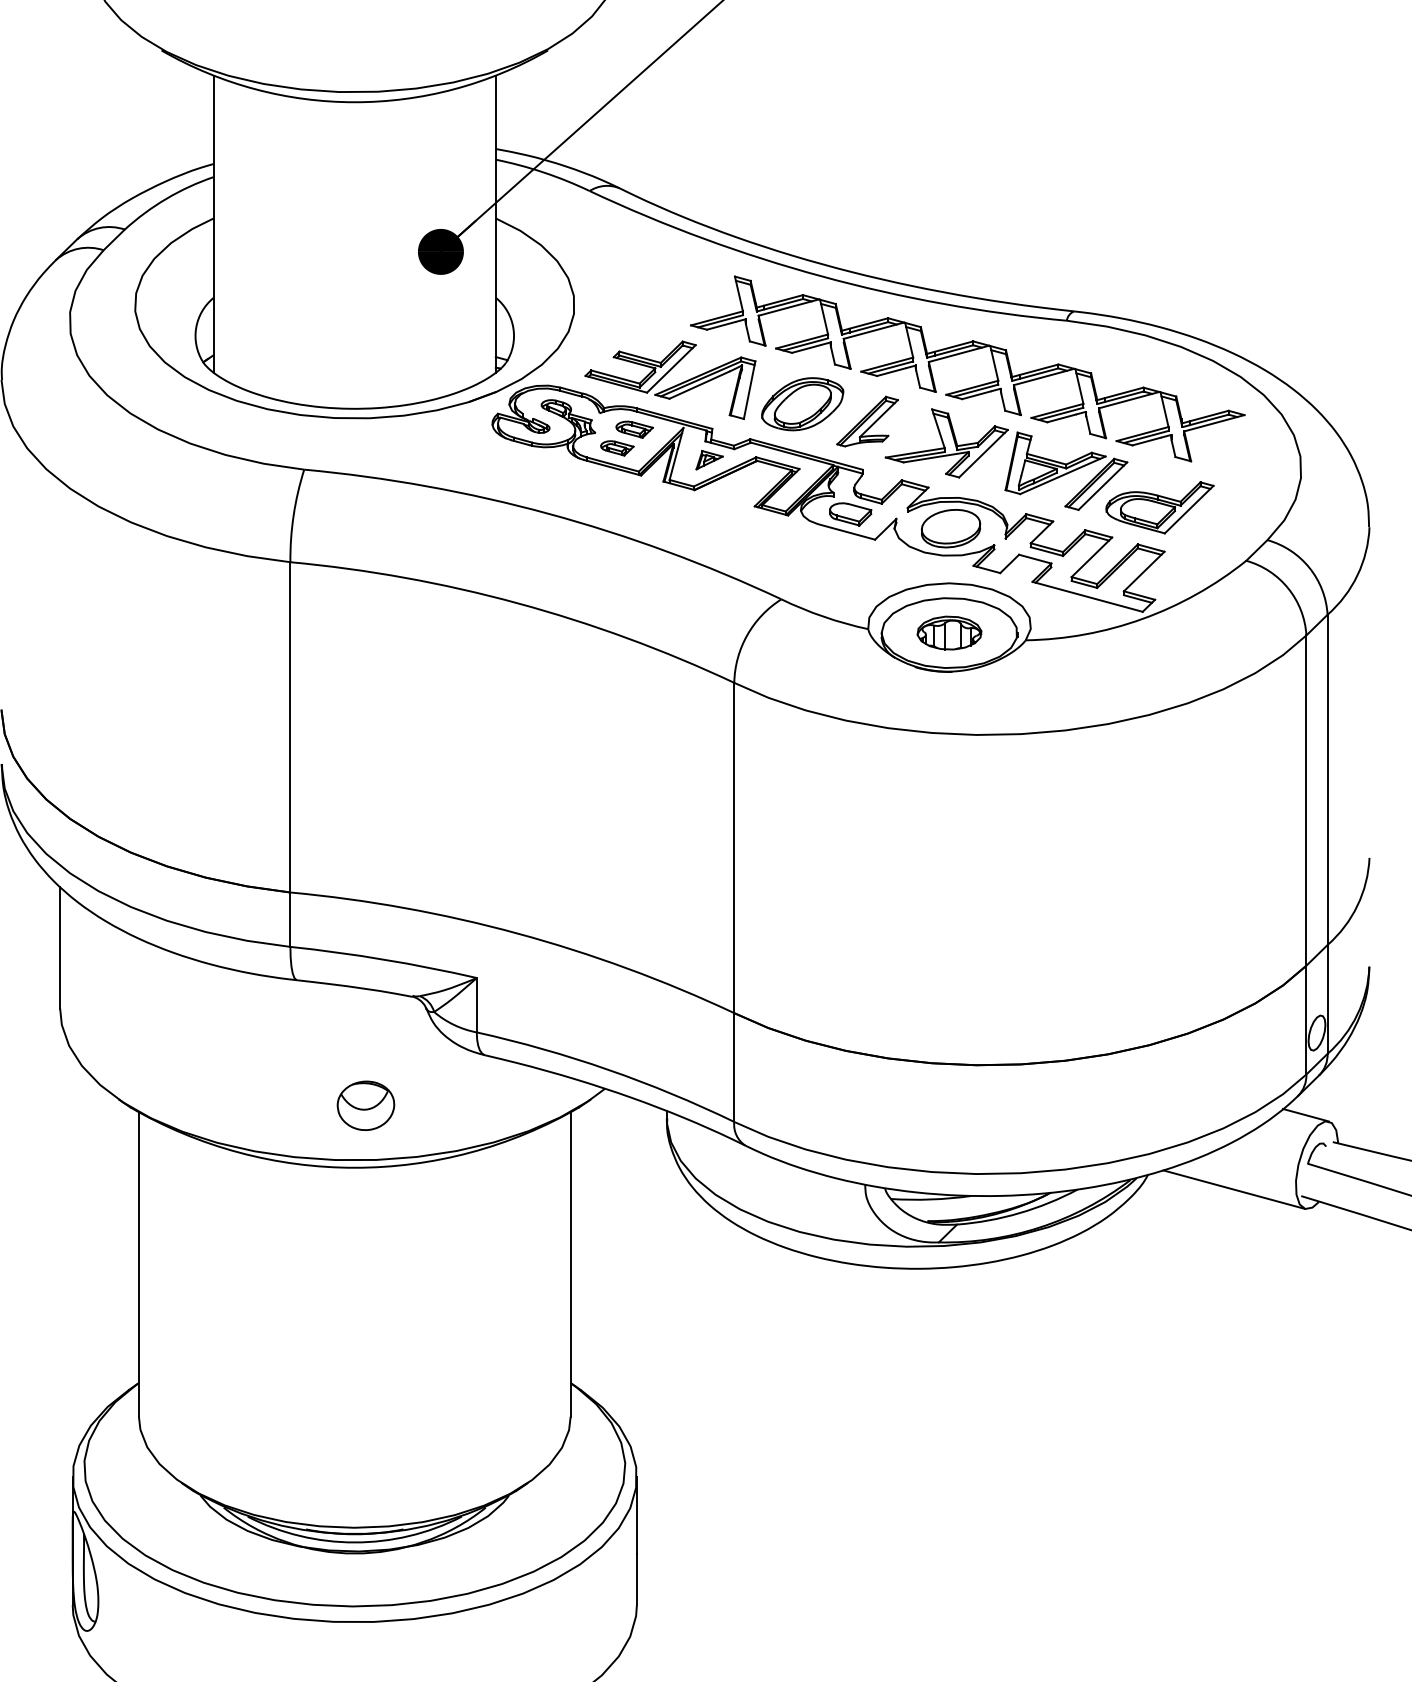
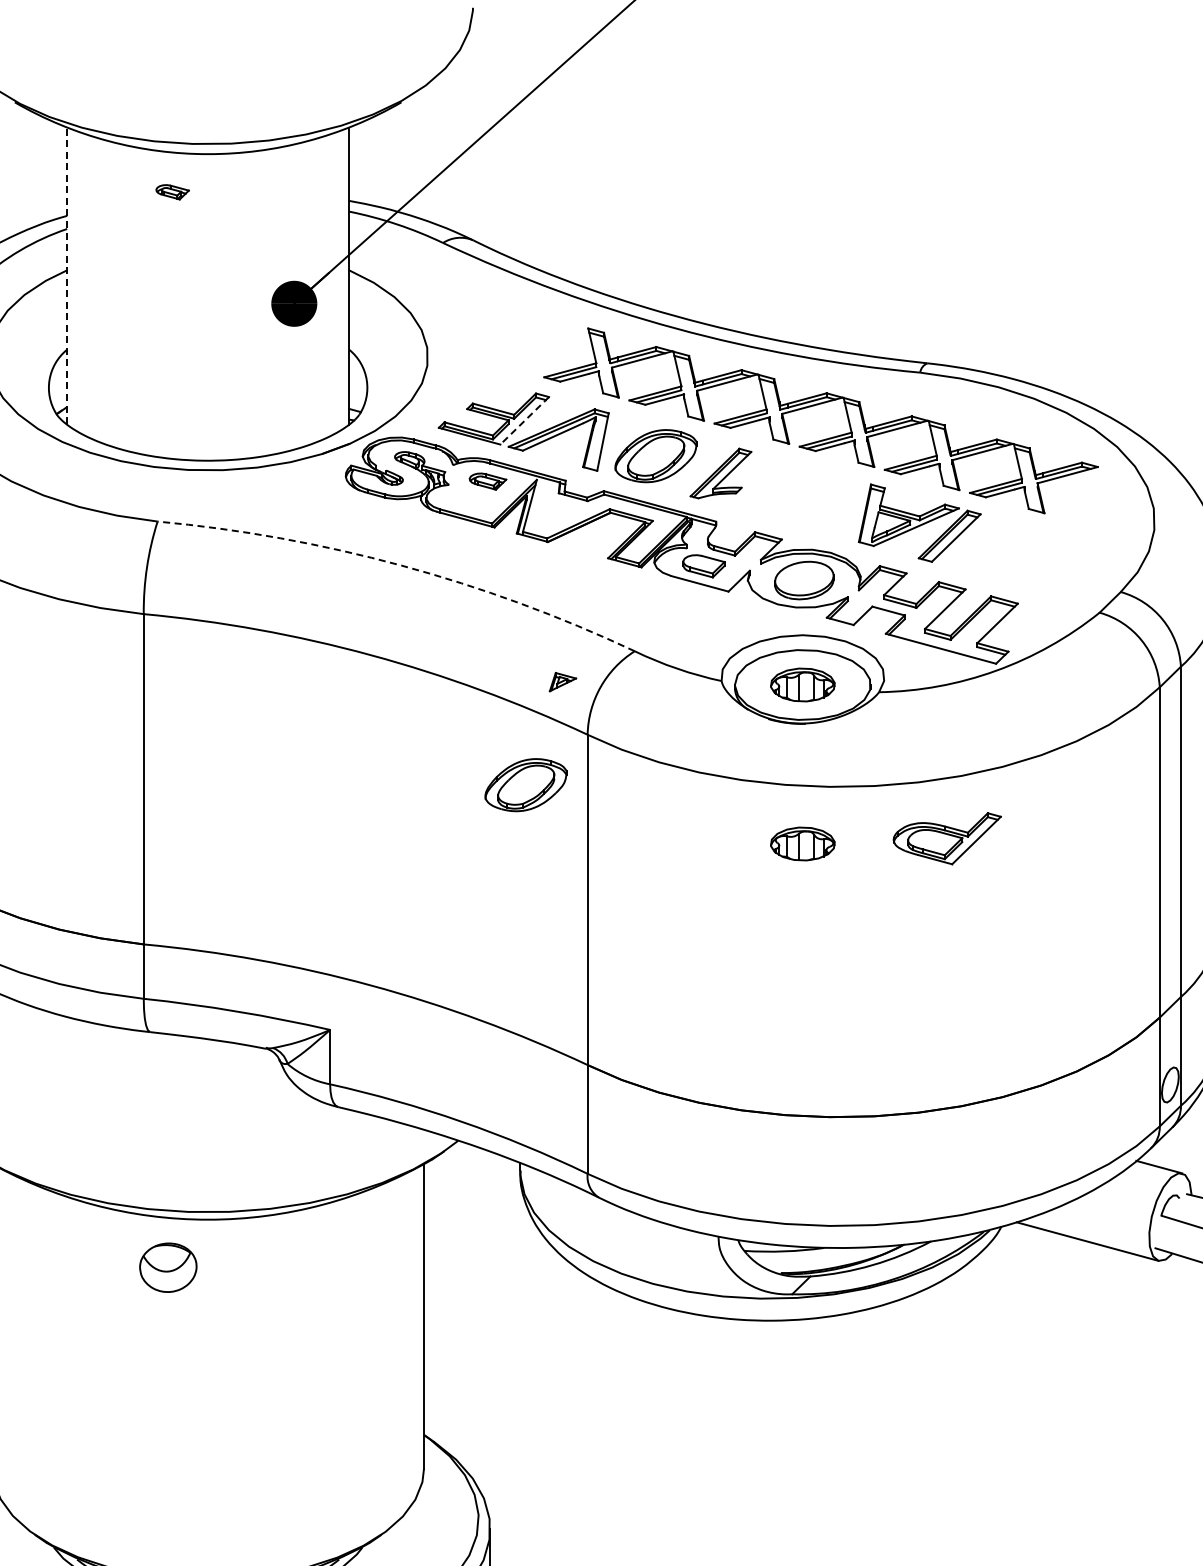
line: (213, 224) -> (66, 276), solid -> dashed
line: (671, 368) -> (524, 420), solid -> dashed
part: (946, 443) -> (799, 495), removed
part: (617, 448) -> (172, 192), moved
part: (709, 460) -> (562, 682), moved
part: (1159, 507) -> (946, 838), moved
arc: (548, 513) -> (401, 565), solid -> dashed
part: (672, 733) -> (525, 785), added
part: (949, 791) -> (802, 843), added
part: (365, 1105) -> (167, 1267), moved

